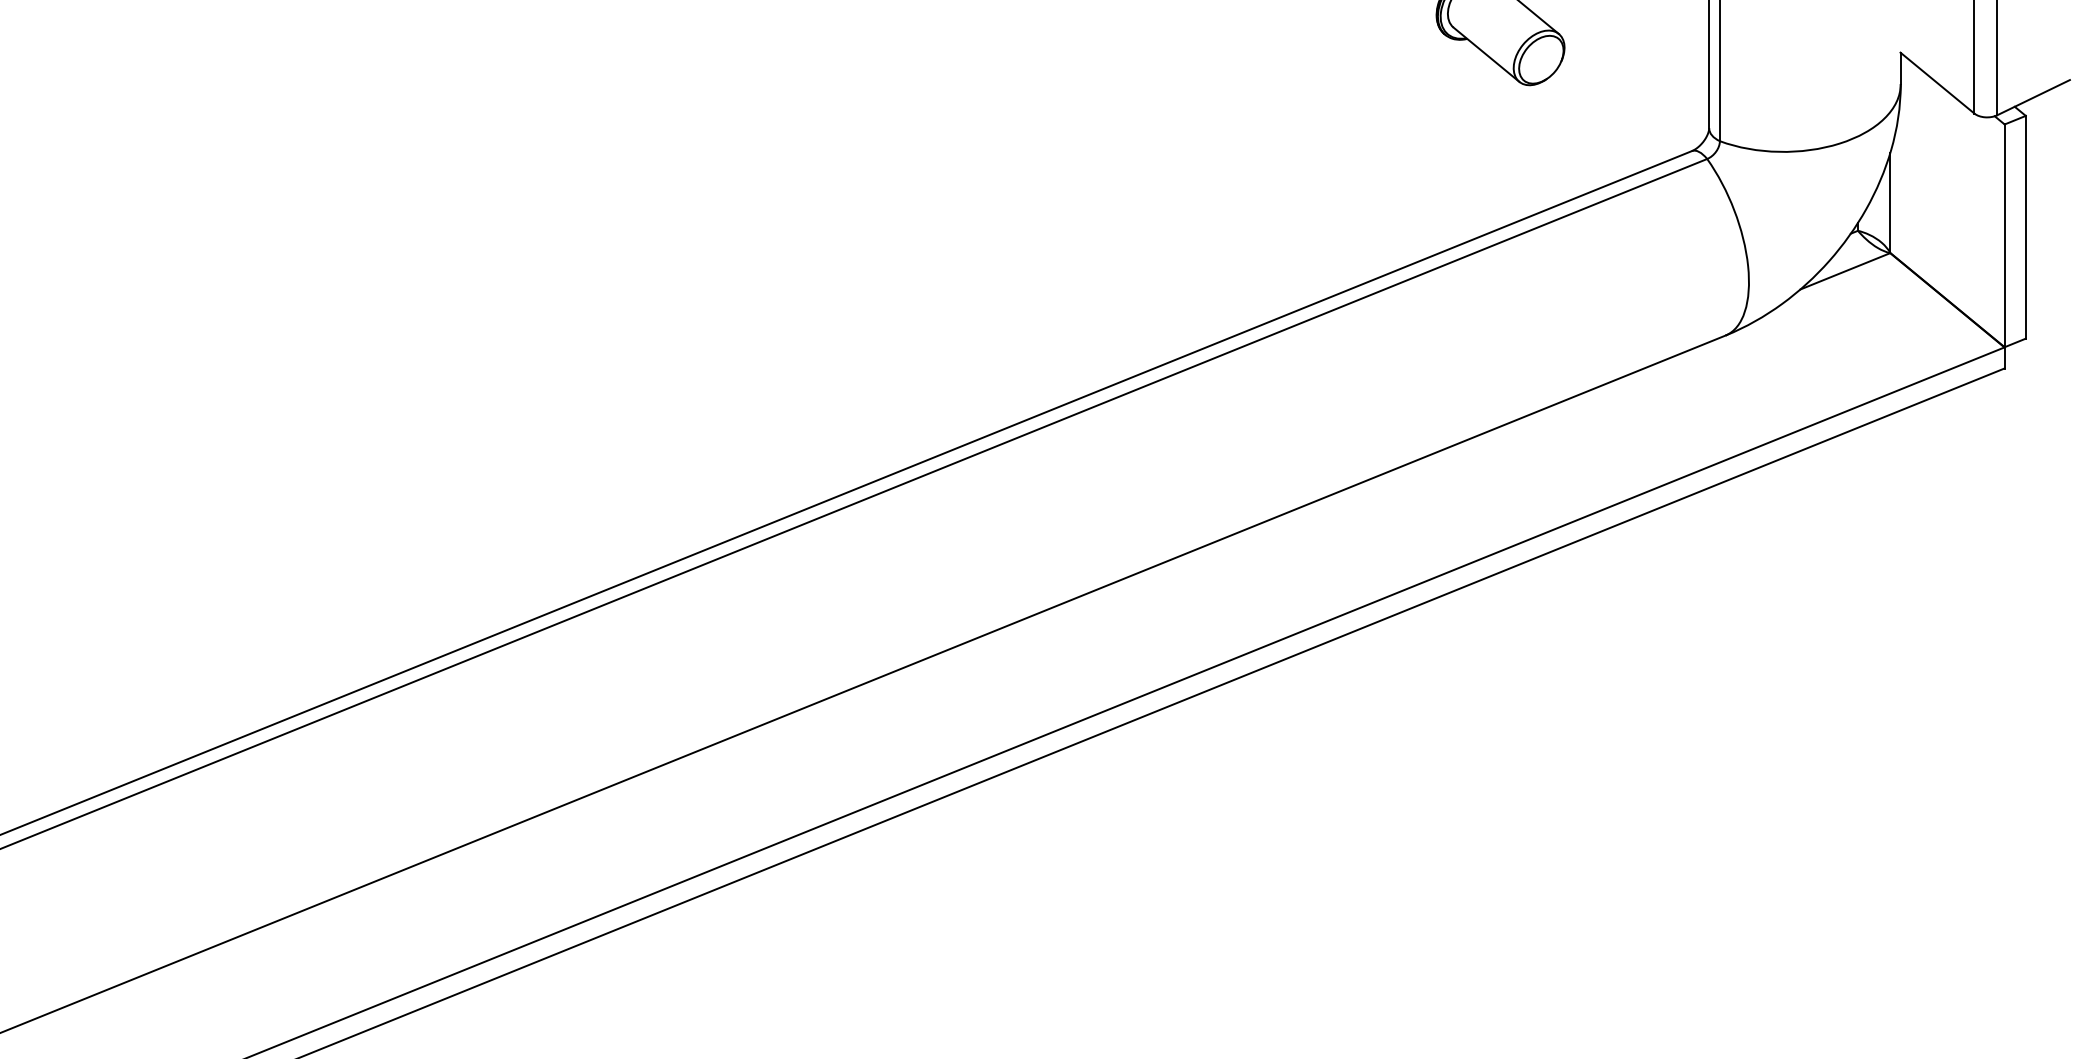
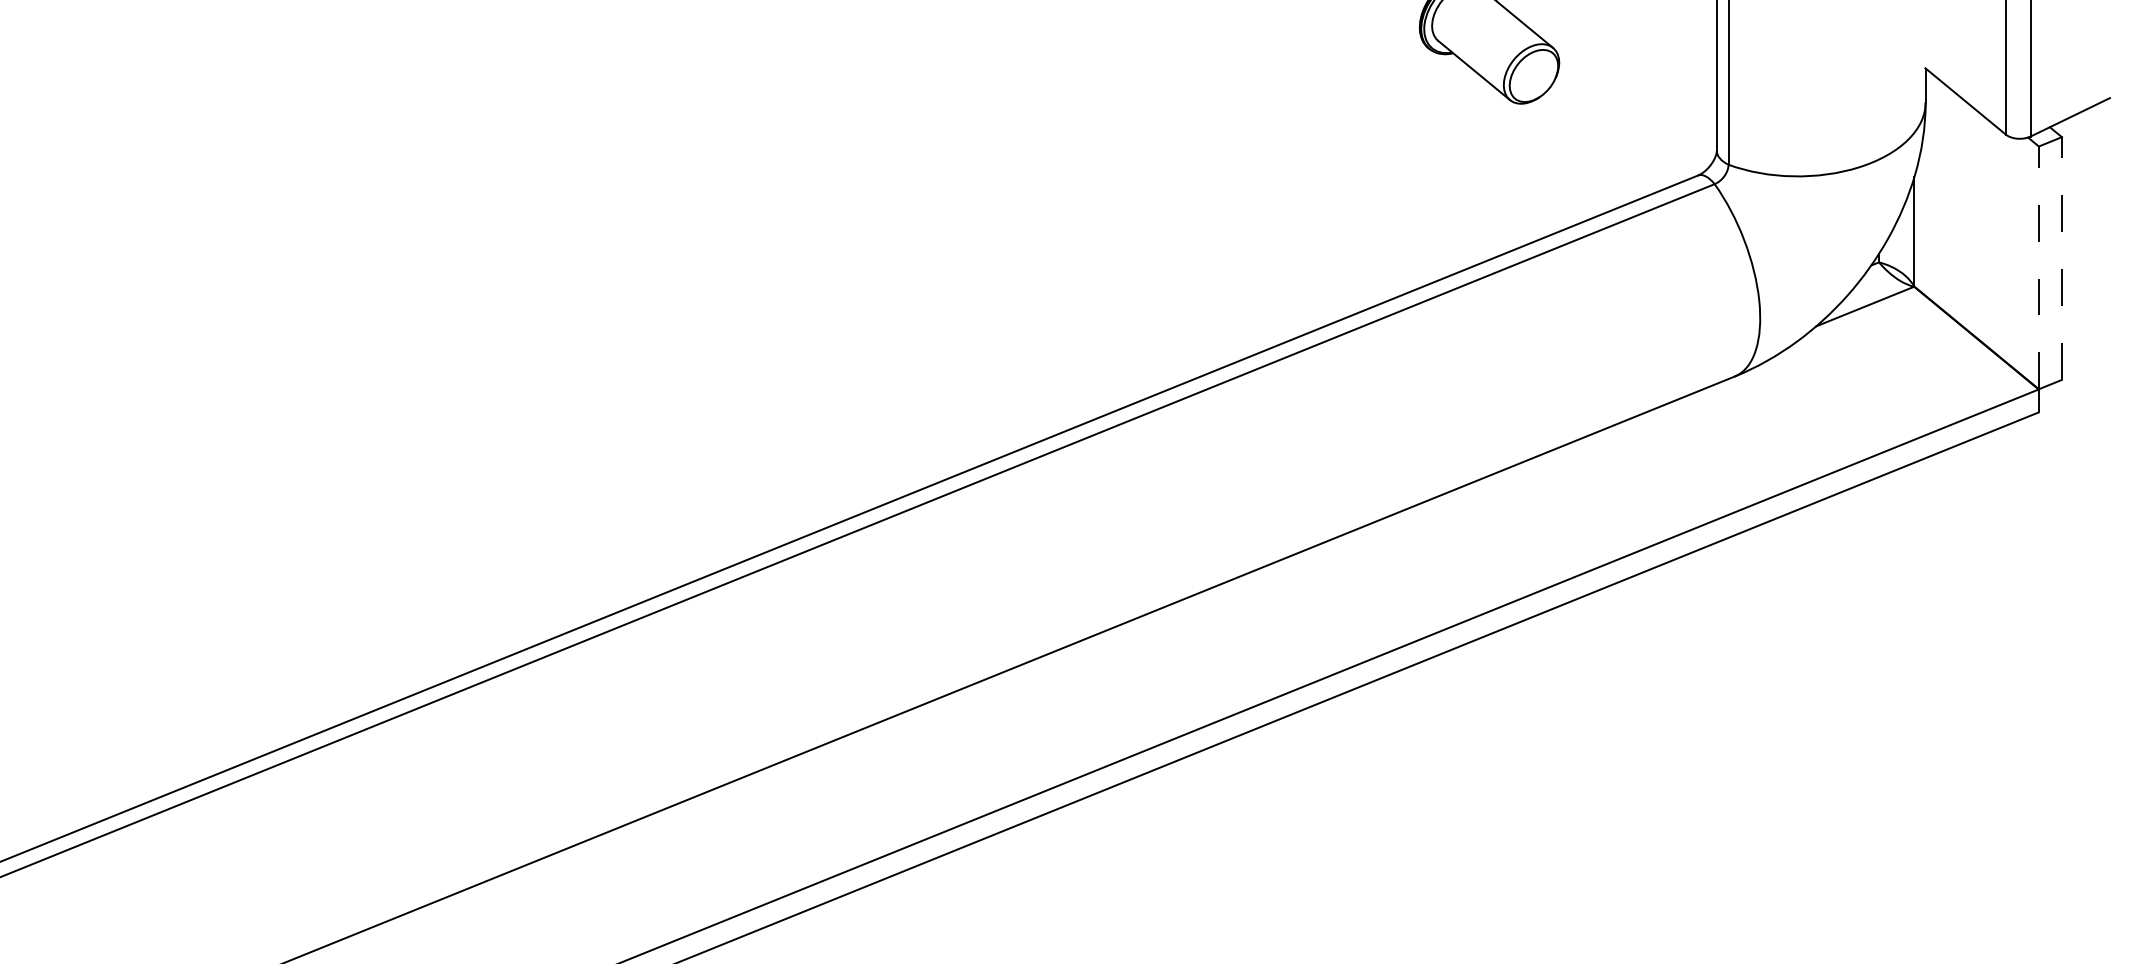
line: (2025, 226) -> (2061, 257), solid -> dashed
line: (2004, 235) -> (2038, 267), solid -> dashed

